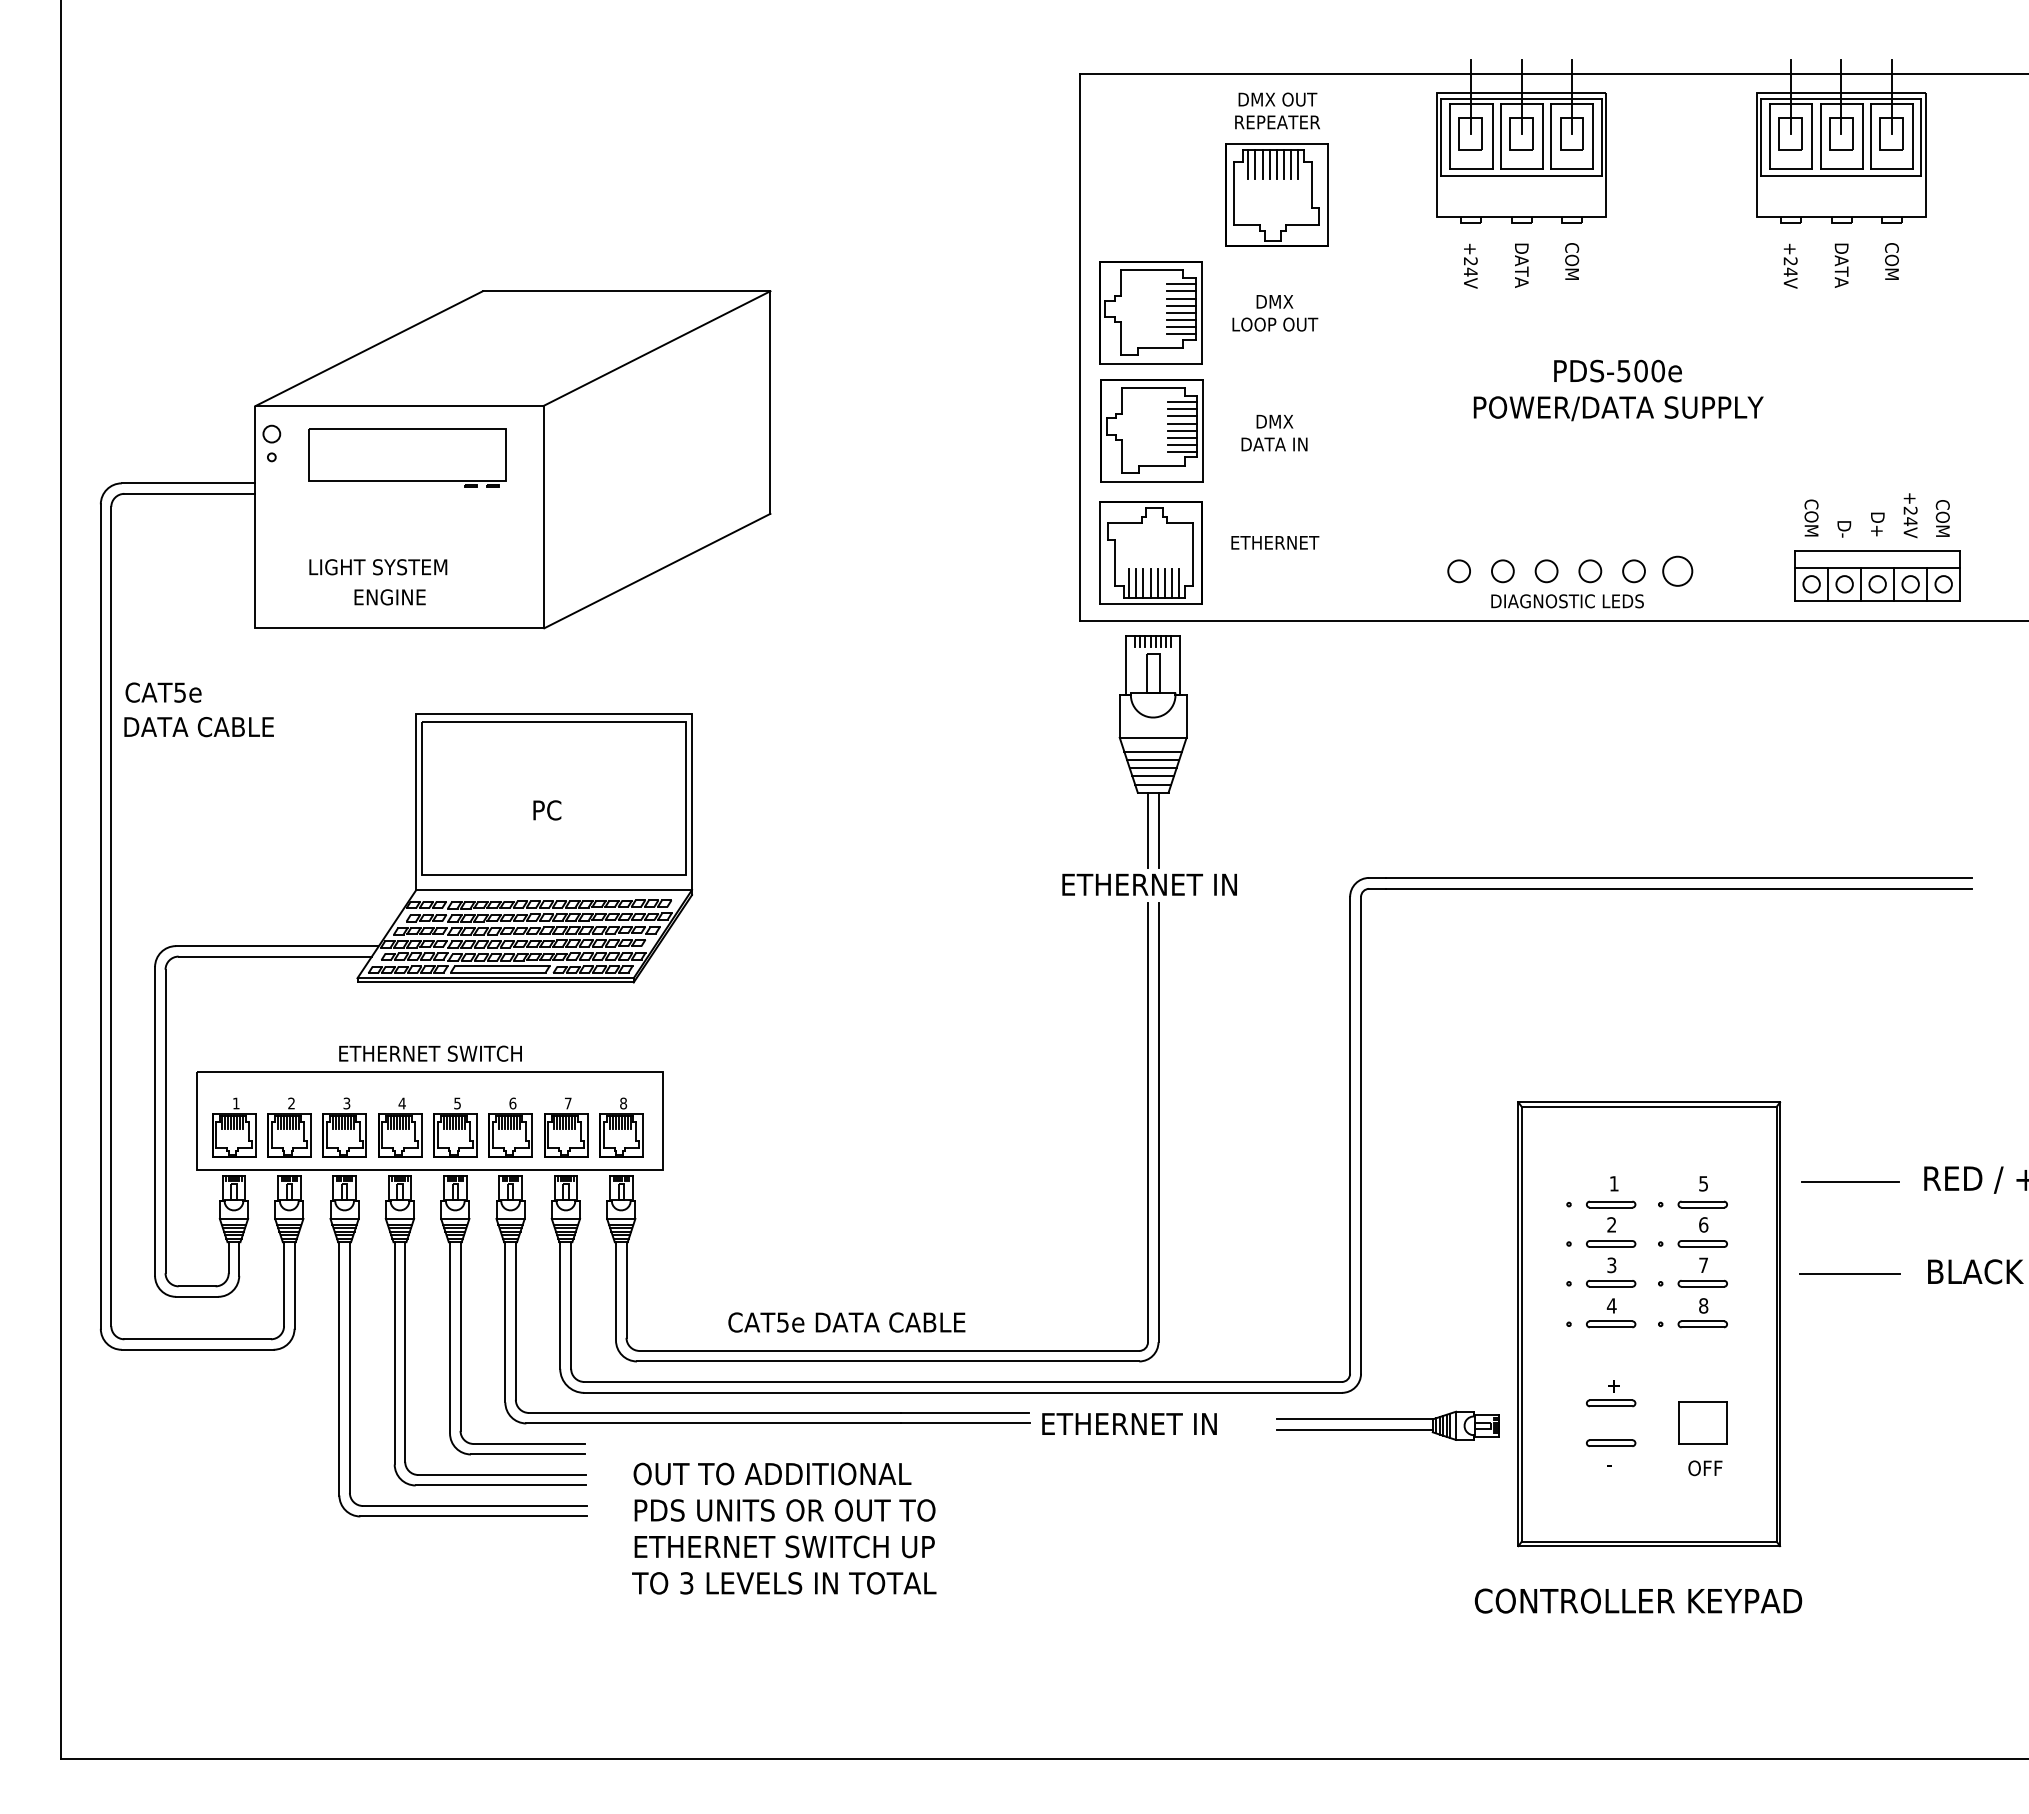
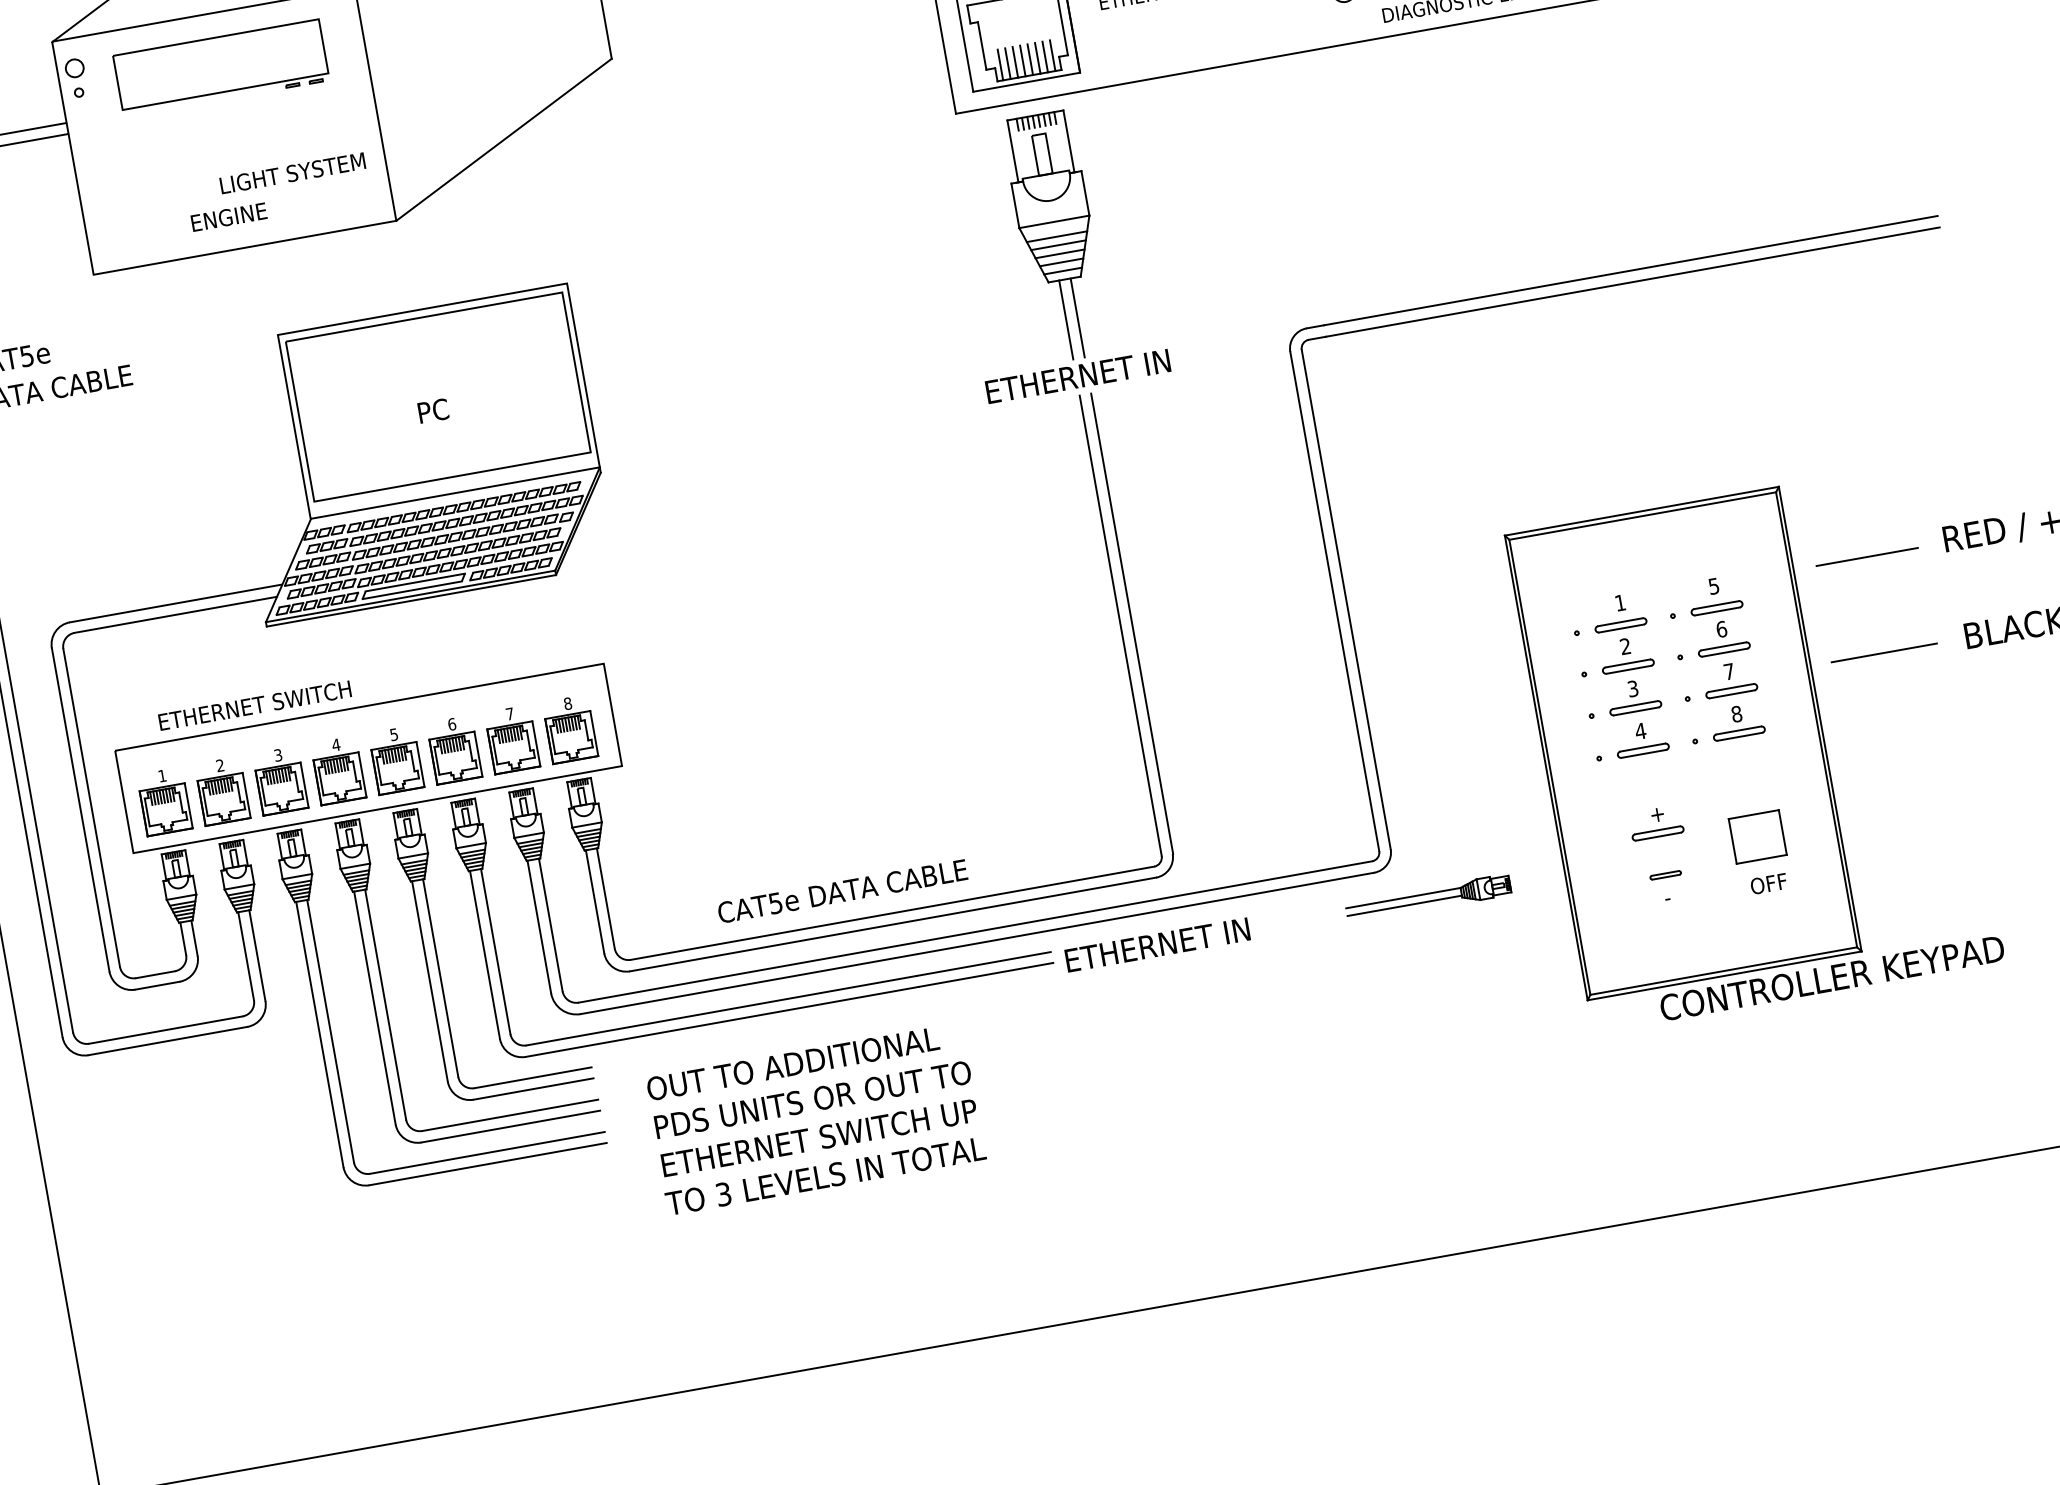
text: (378, 567) -> (293, 173), moved
text: (430, 1053) -> (254, 705), moved
part: (1387, 1425) -> (1428, 898), size x0.7
part: (1611, 1443) -> (1665, 875), size x0.6
text: (1638, 1600) -> (1832, 977), moved

